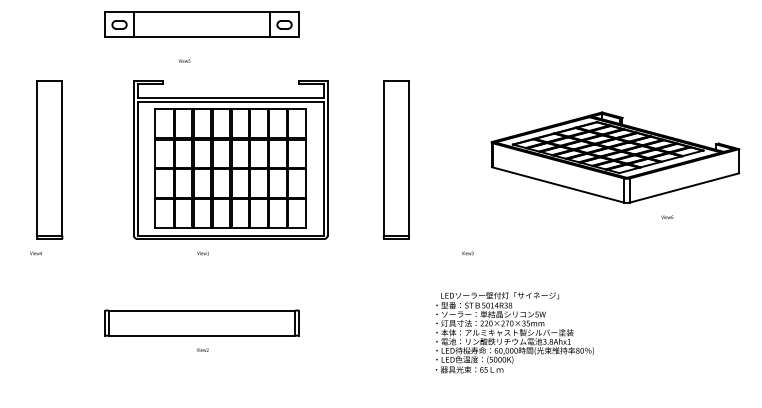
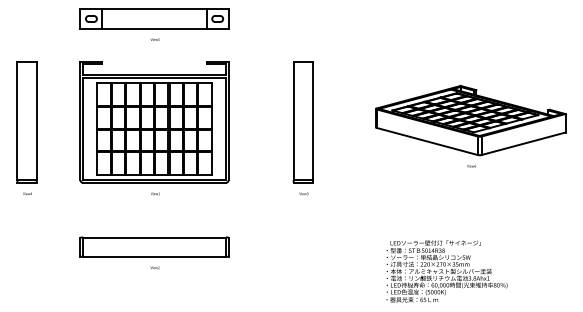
text: (183, 60) -> (154, 39), moved
part: (49, 160) -> (26, 122), moved
part: (230, 160) -> (154, 122), moved
text: (667, 216) -> (471, 165), moved
text: (467, 253) -> (303, 193), moved
text: (514, 332) -> (446, 271), moved

